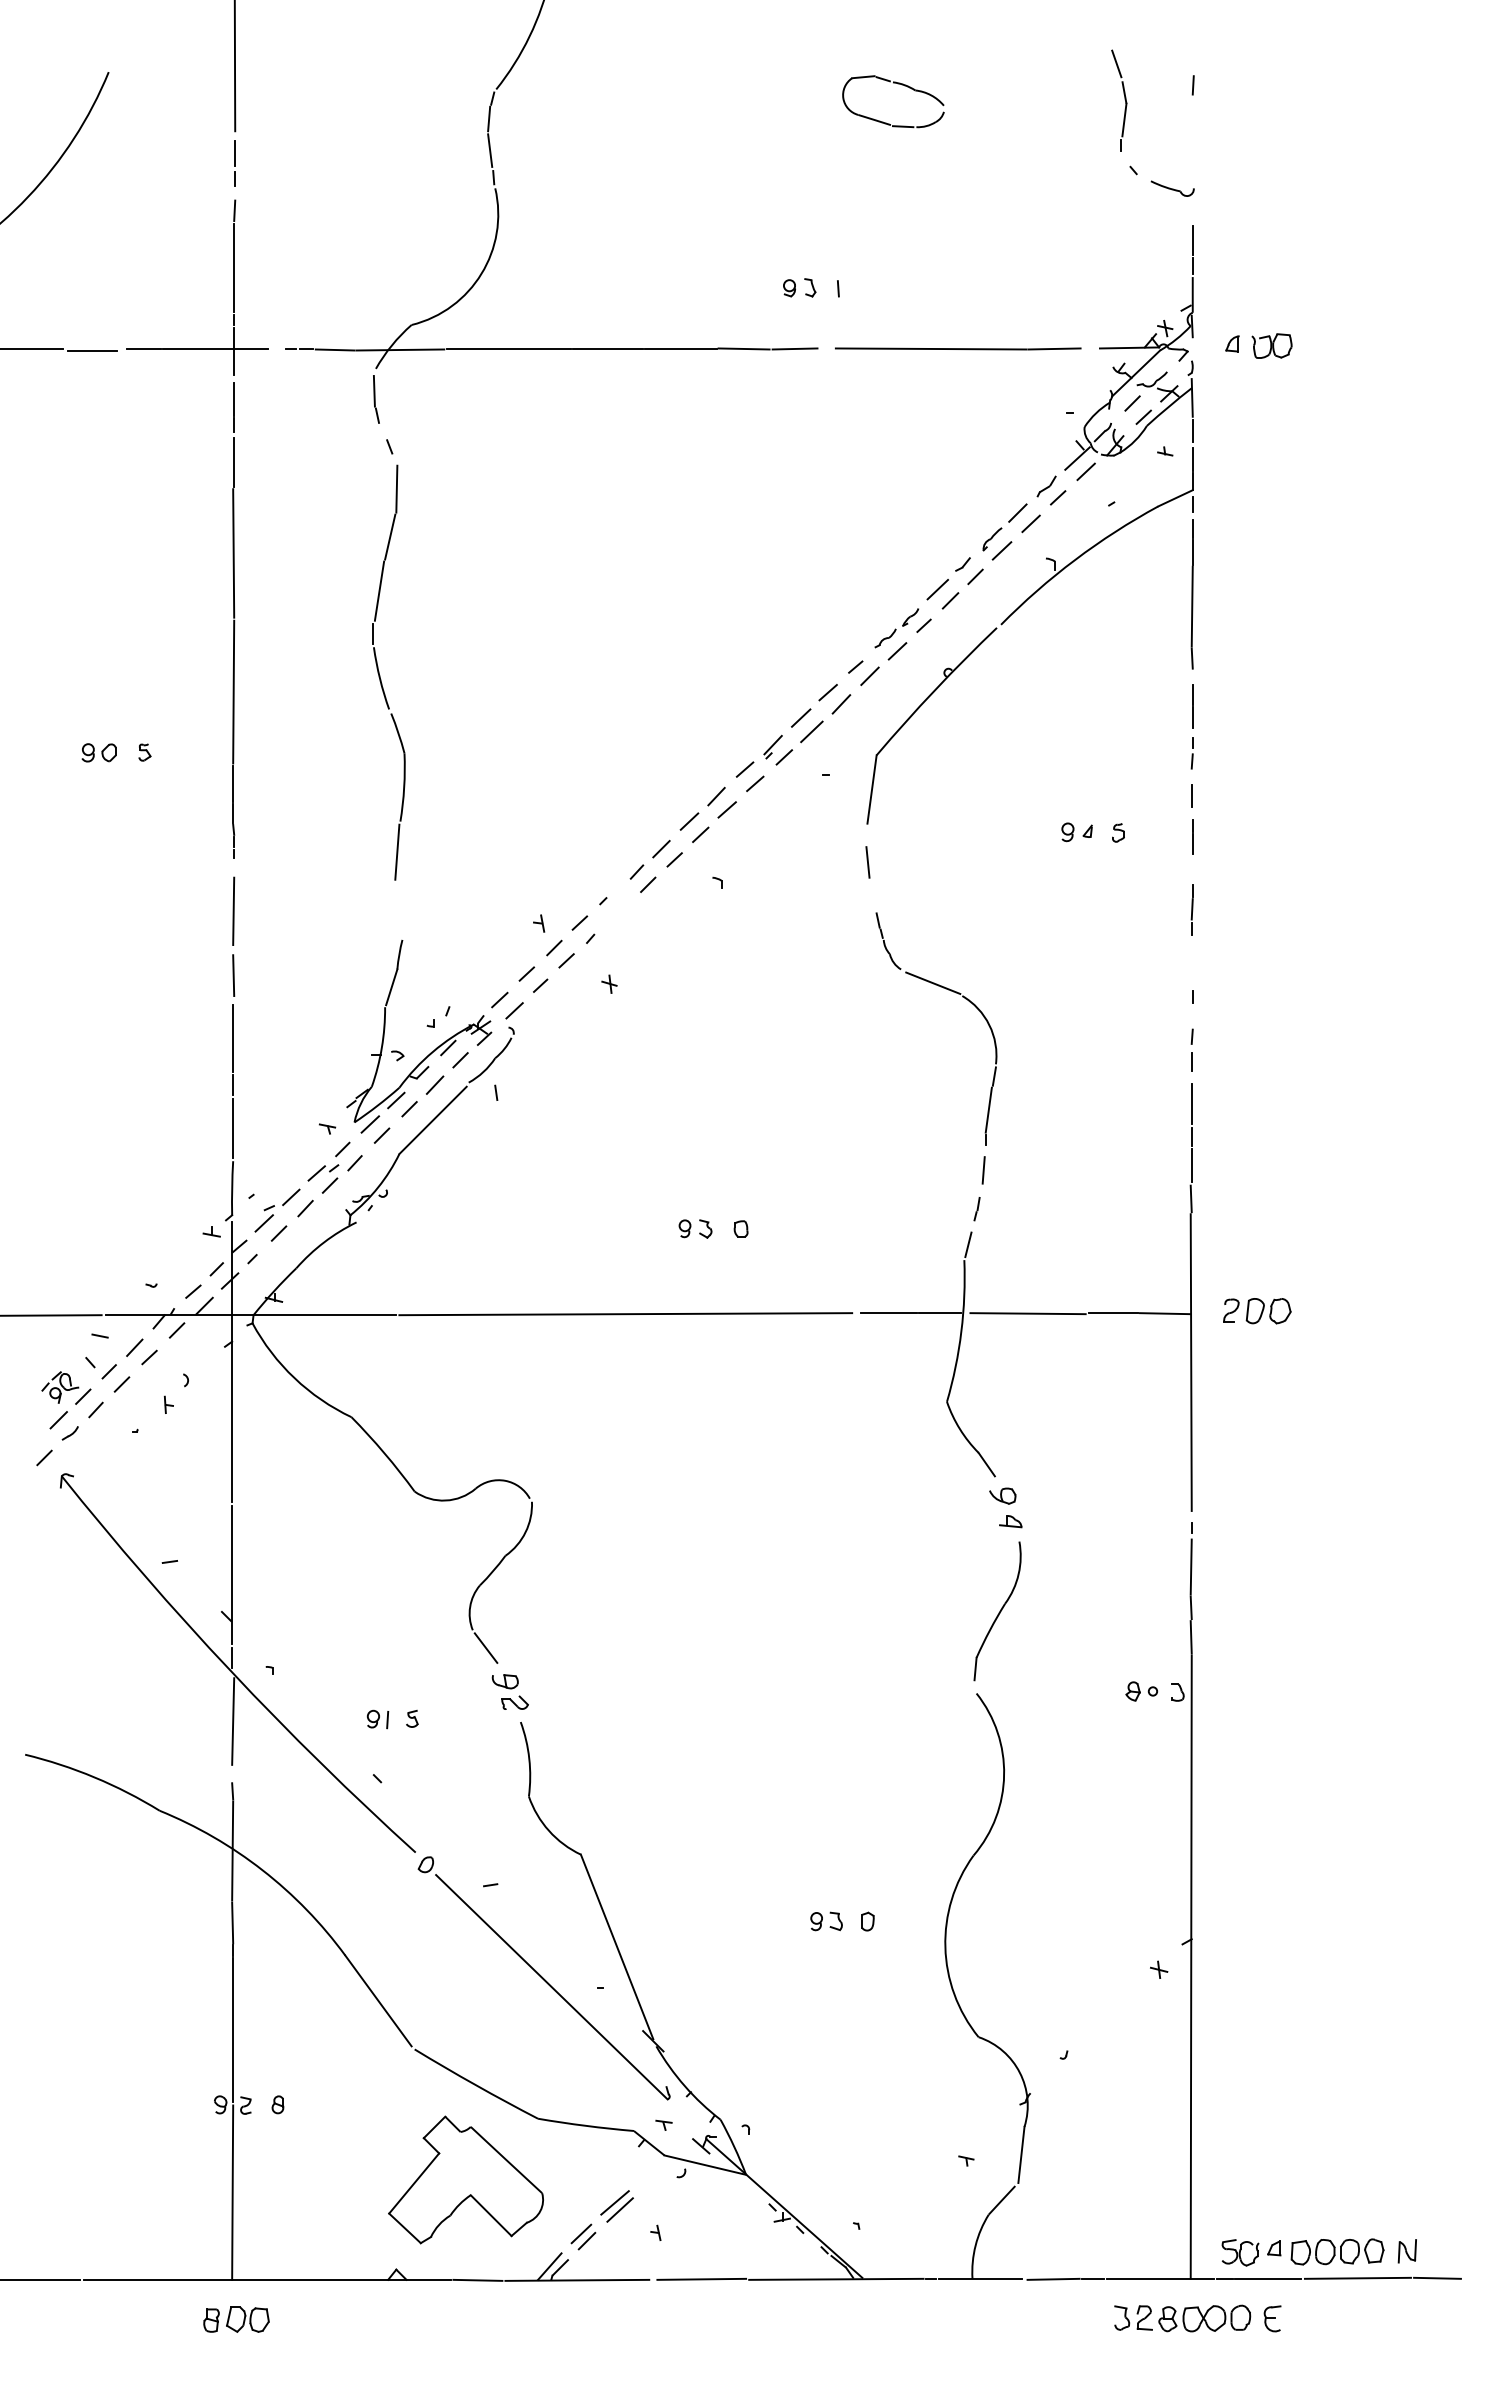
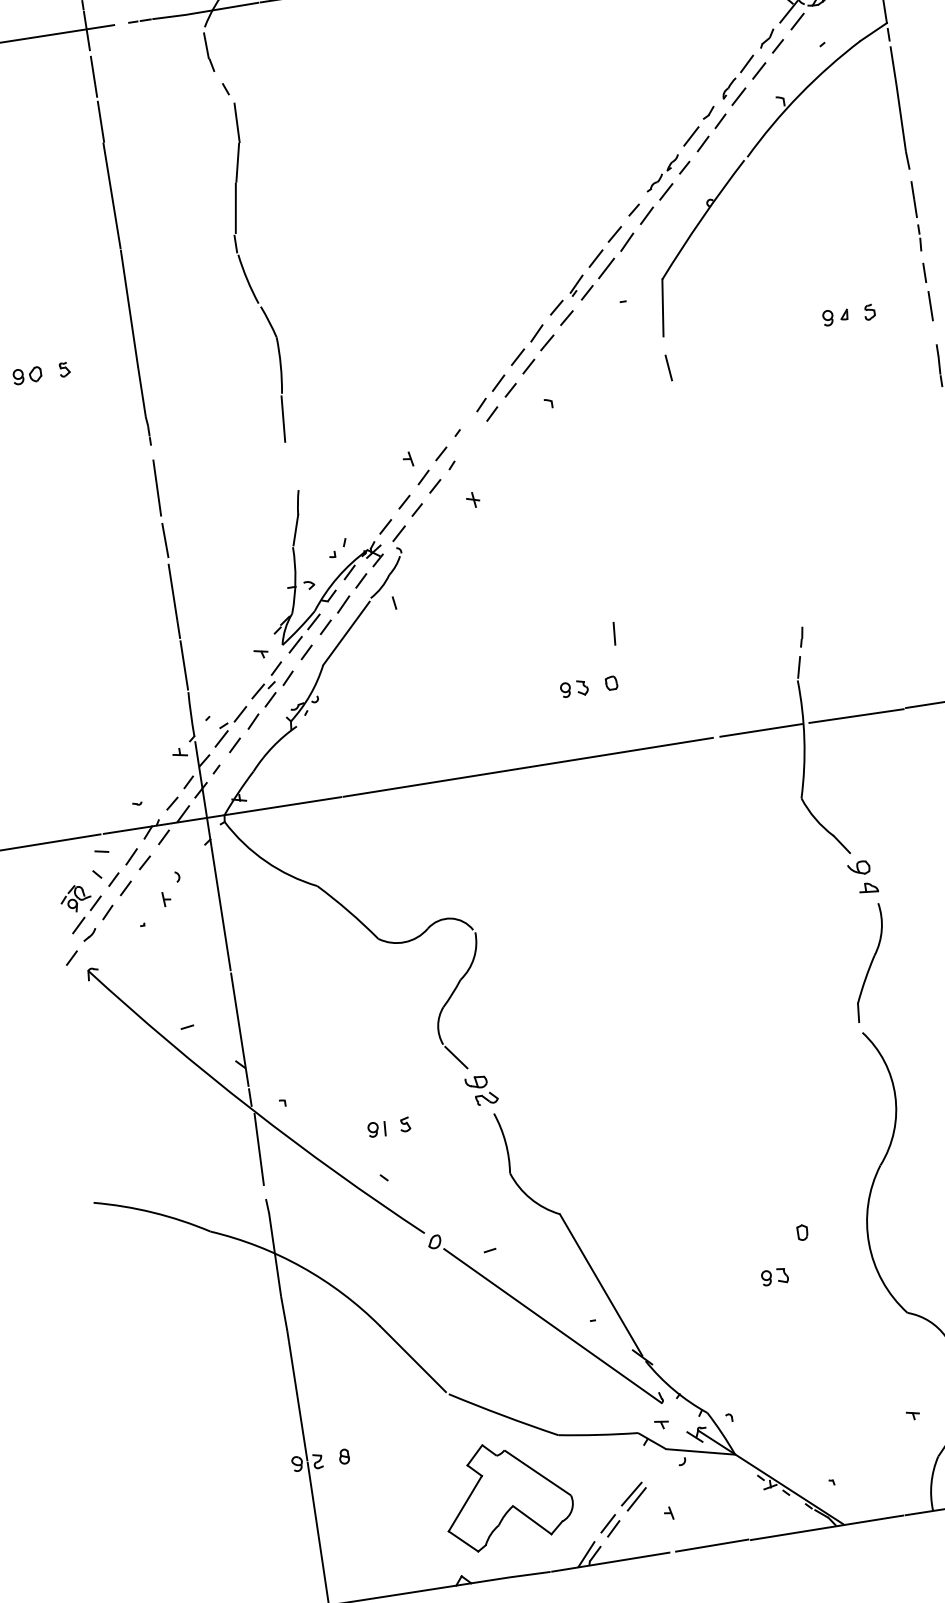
part: (950, 991) -> (752, 462), removed
line: (983, 1170) -> (614, 633), moved
part: (826, 1921) -> (774, 1276), moved

